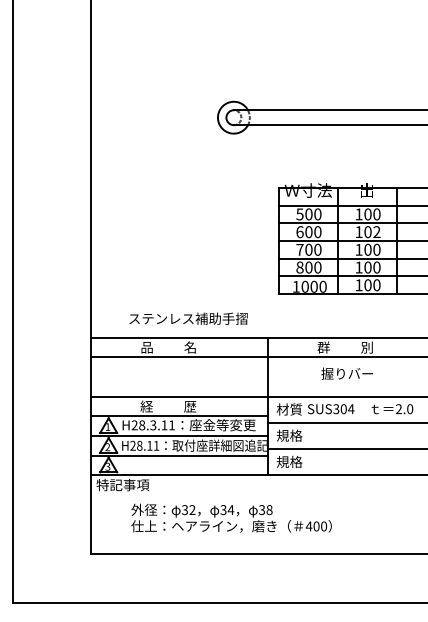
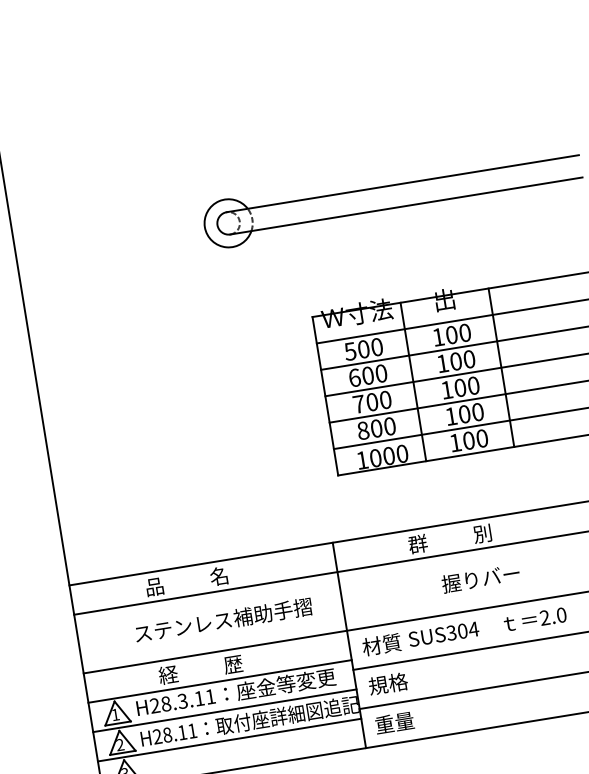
text: (376, 232) -> (468, 359), 102 -> 100
text: (188, 318) -> (223, 619), moved
text: (346, 373) -> (479, 578), moved
text: (289, 461) -> (394, 722), 規格 -> 重量

